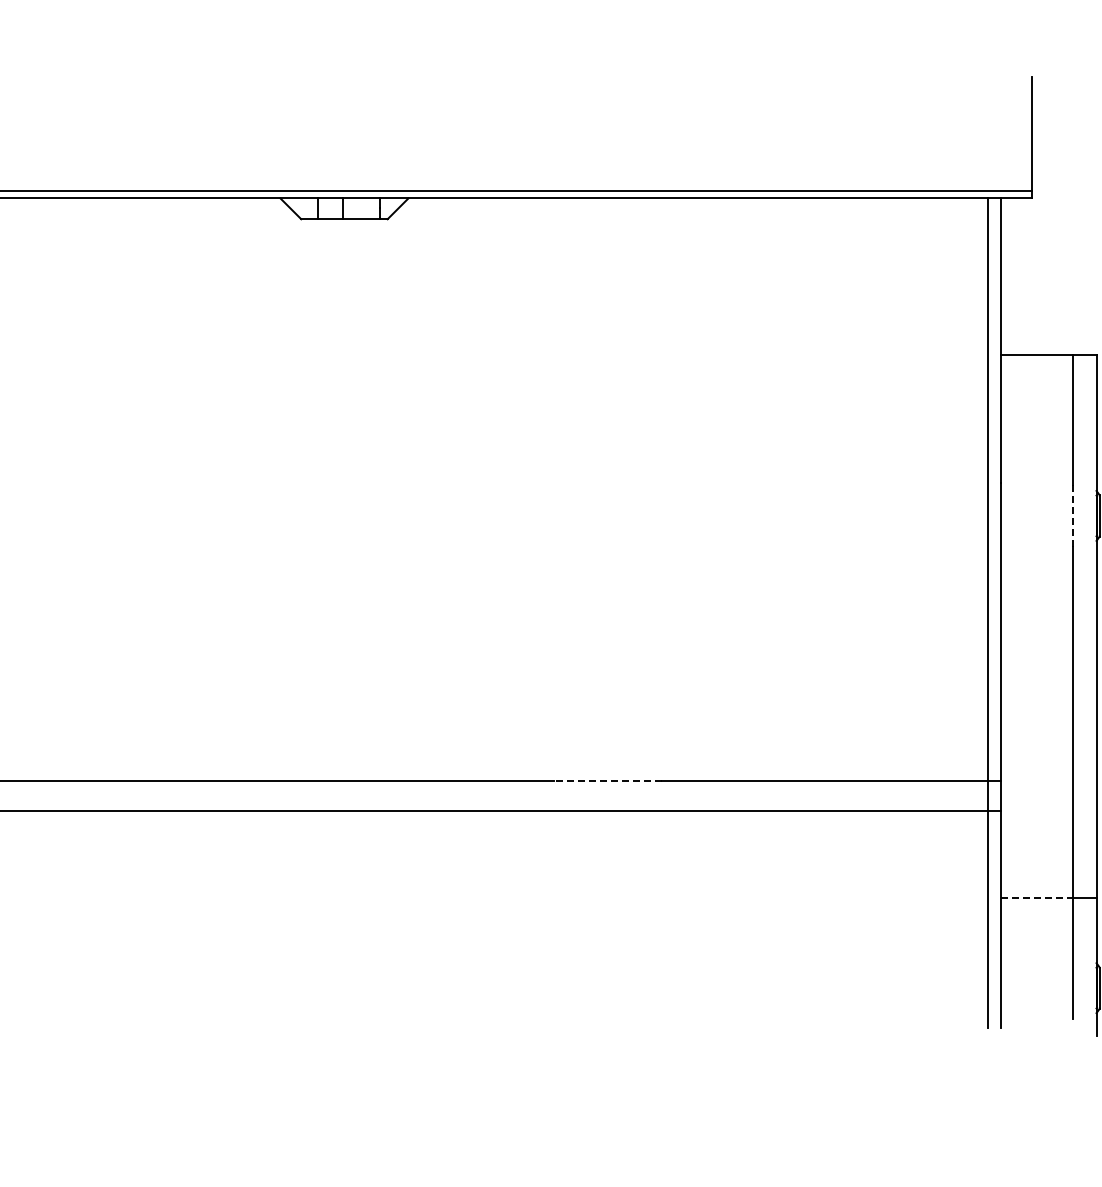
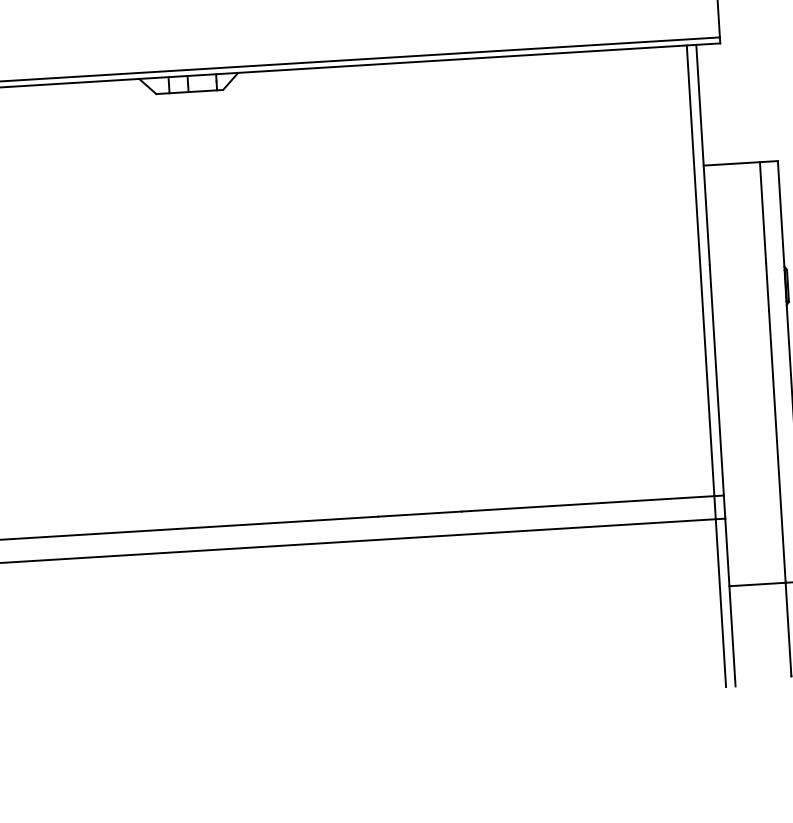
line: (1073, 516) -> (767, 287), dashed -> solid
line: (607, 781) -> (419, 514), dashed -> solid
line: (1037, 898) -> (757, 584), dashed -> solid

